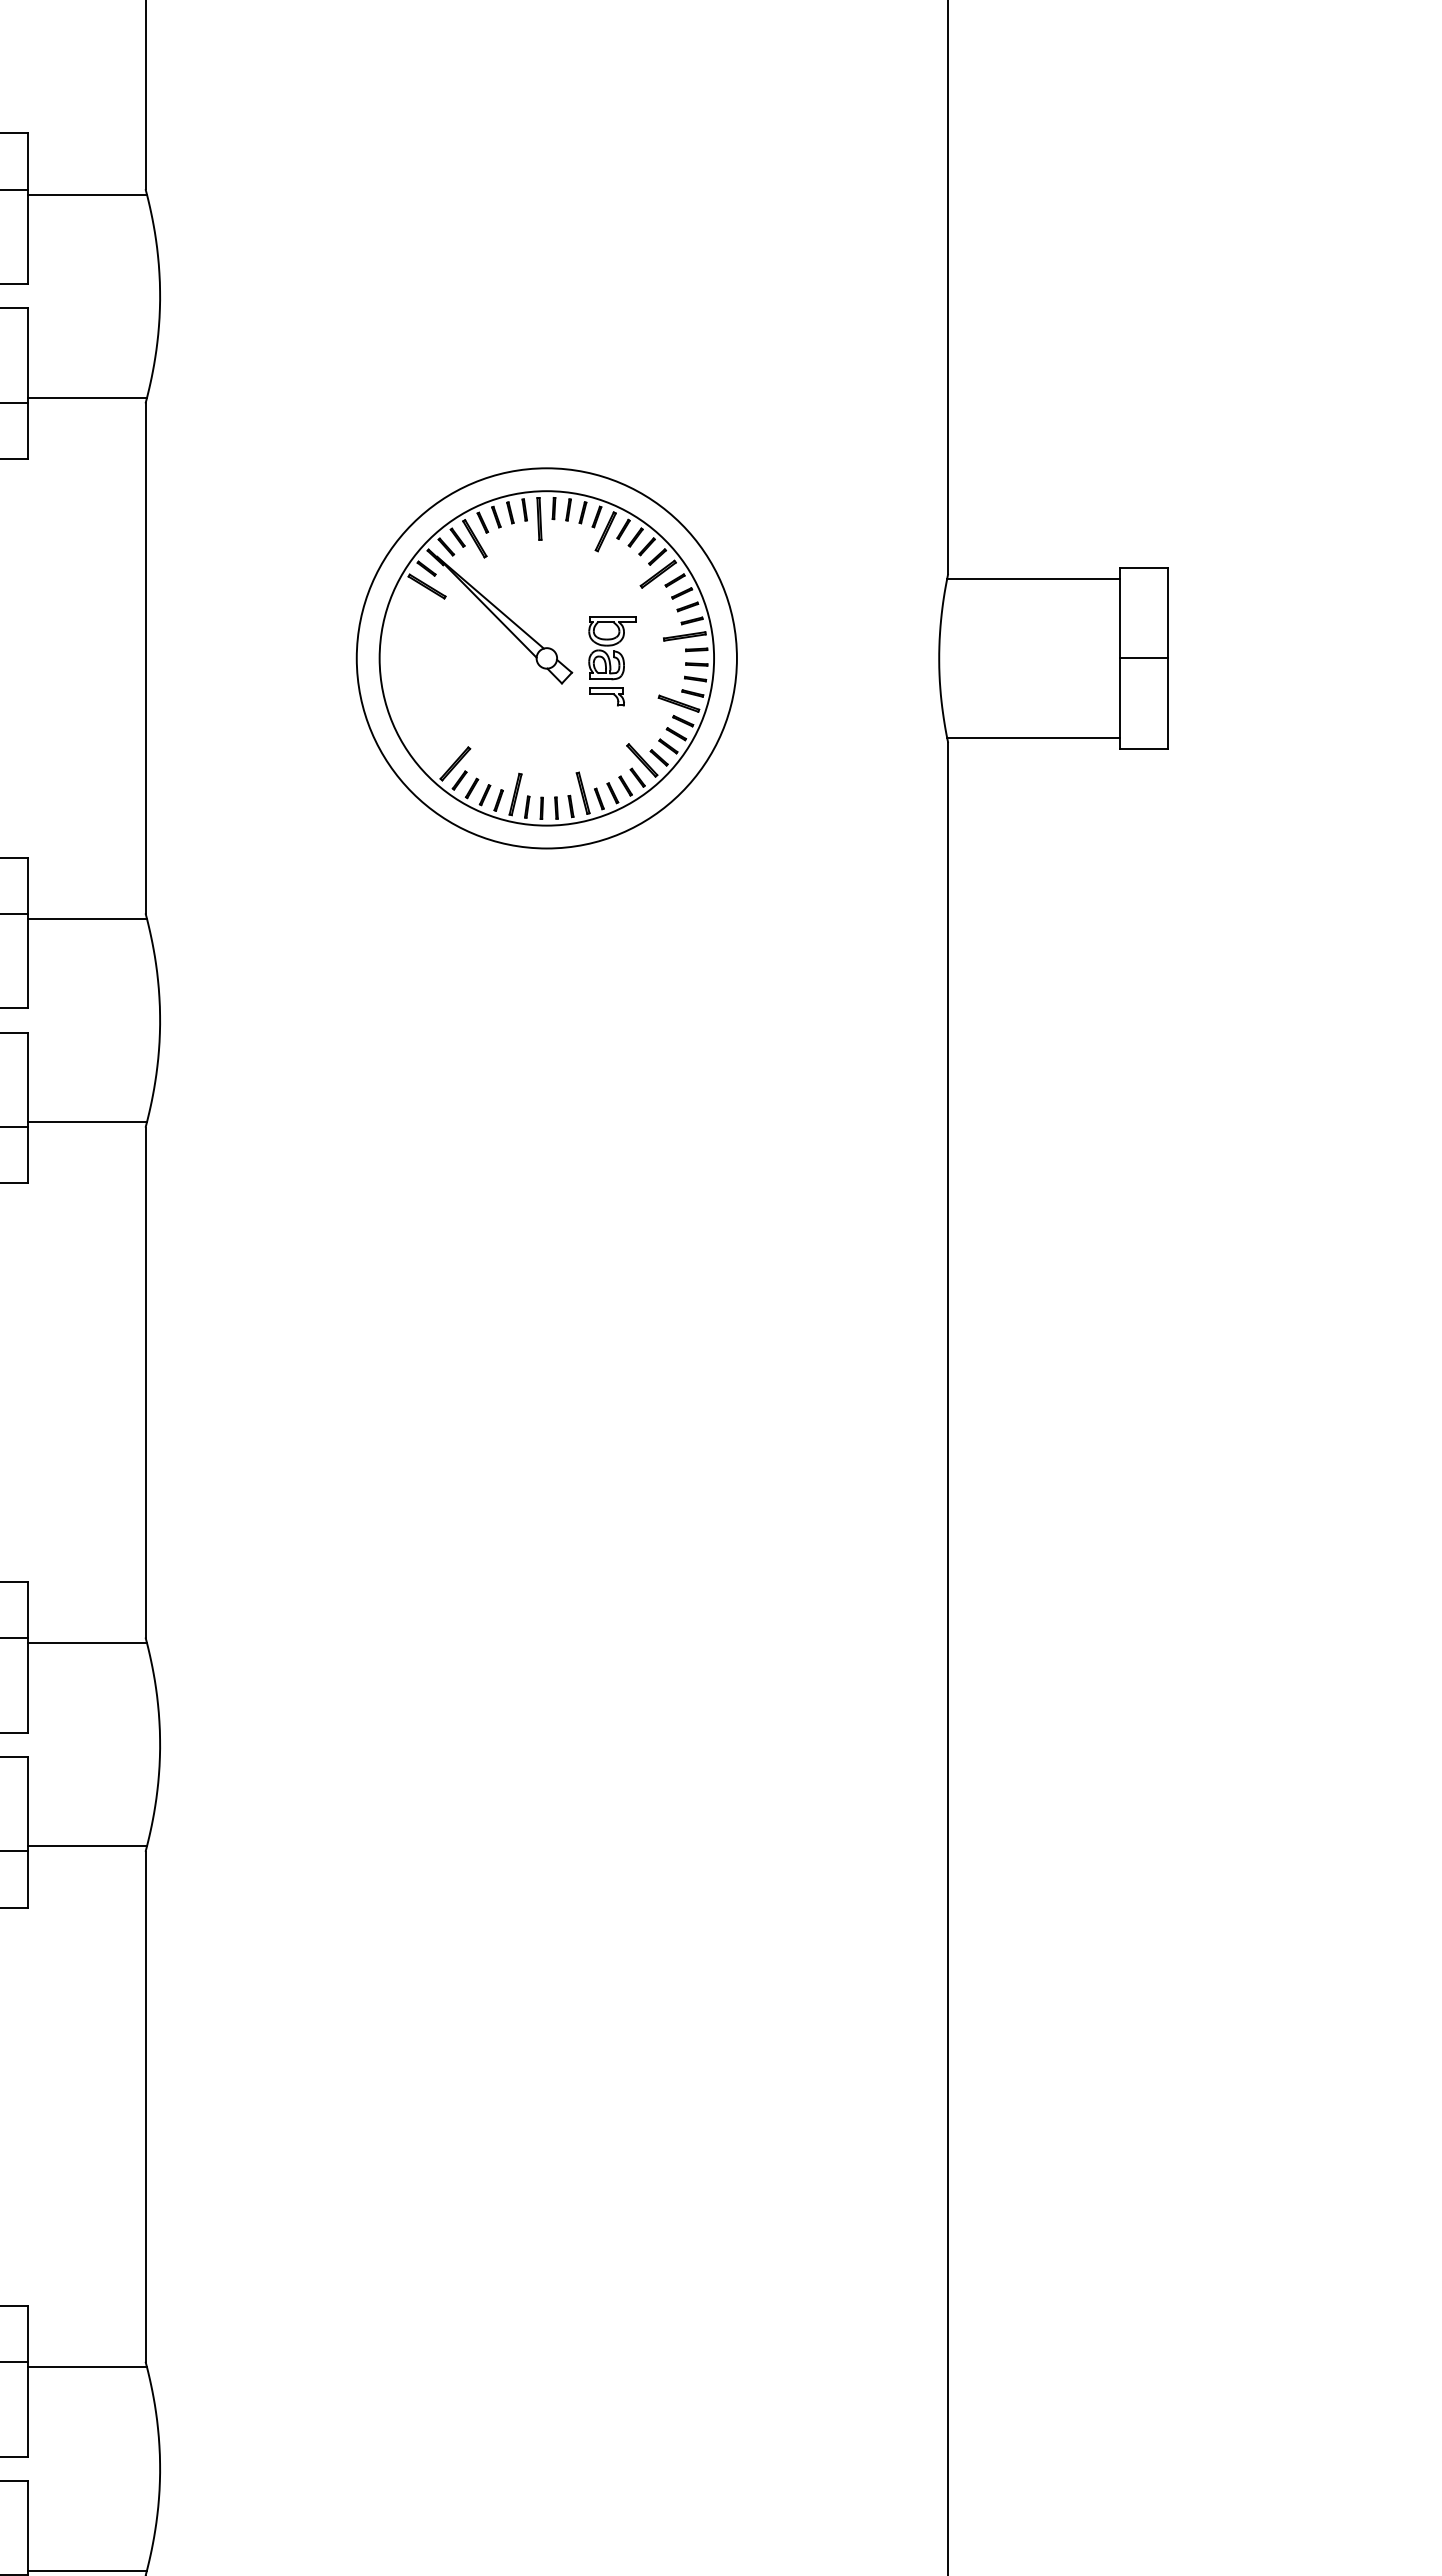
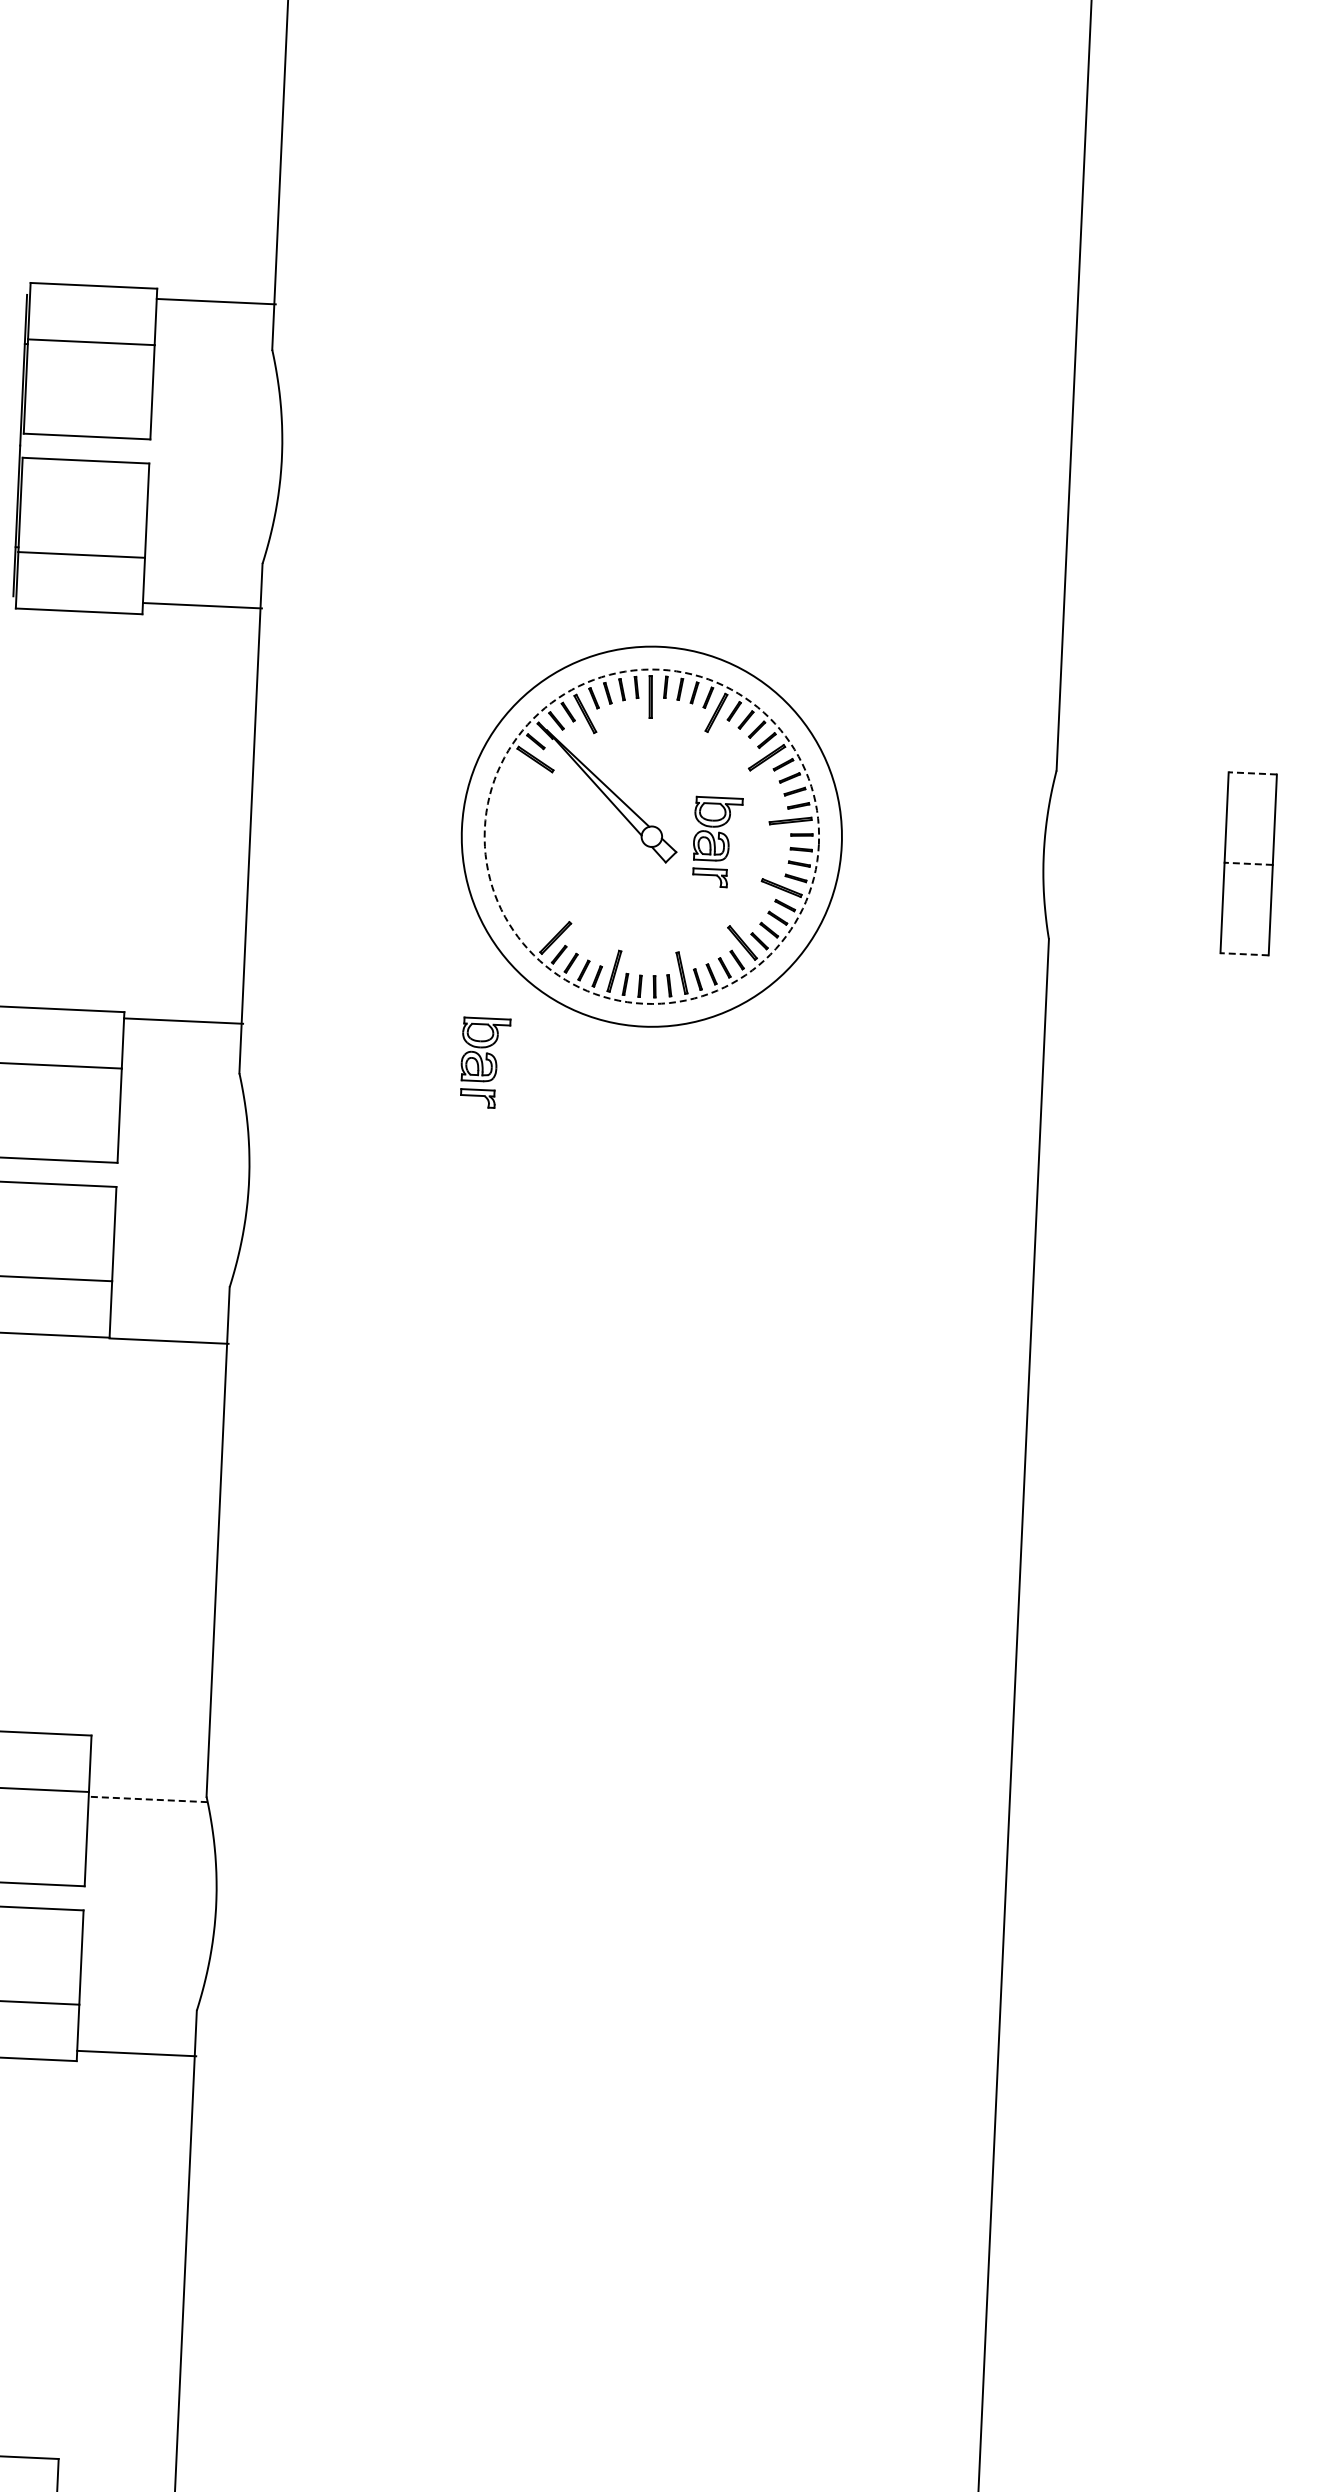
line: (87, 194) -> (216, 301), moved
line: (87, 398) -> (202, 606), moved
line: (1143, 567) -> (1252, 772), solid -> dashed
line: (1033, 578) -> (1141, 778), removed
circle: (546, 658) -> (651, 836), solid -> dashed
line: (1143, 658) -> (1247, 863), solid -> dashed
line: (1033, 738) -> (1134, 938), removed
line: (1143, 748) -> (1243, 953), solid -> dashed
part: (390, 892) -> (485, 1063), added
line: (87, 918) -> (183, 1020), moved
line: (87, 1122) -> (169, 1341), moved
line: (87, 1642) -> (148, 1798), solid -> dashed
line: (87, 1846) -> (136, 2053), moved

